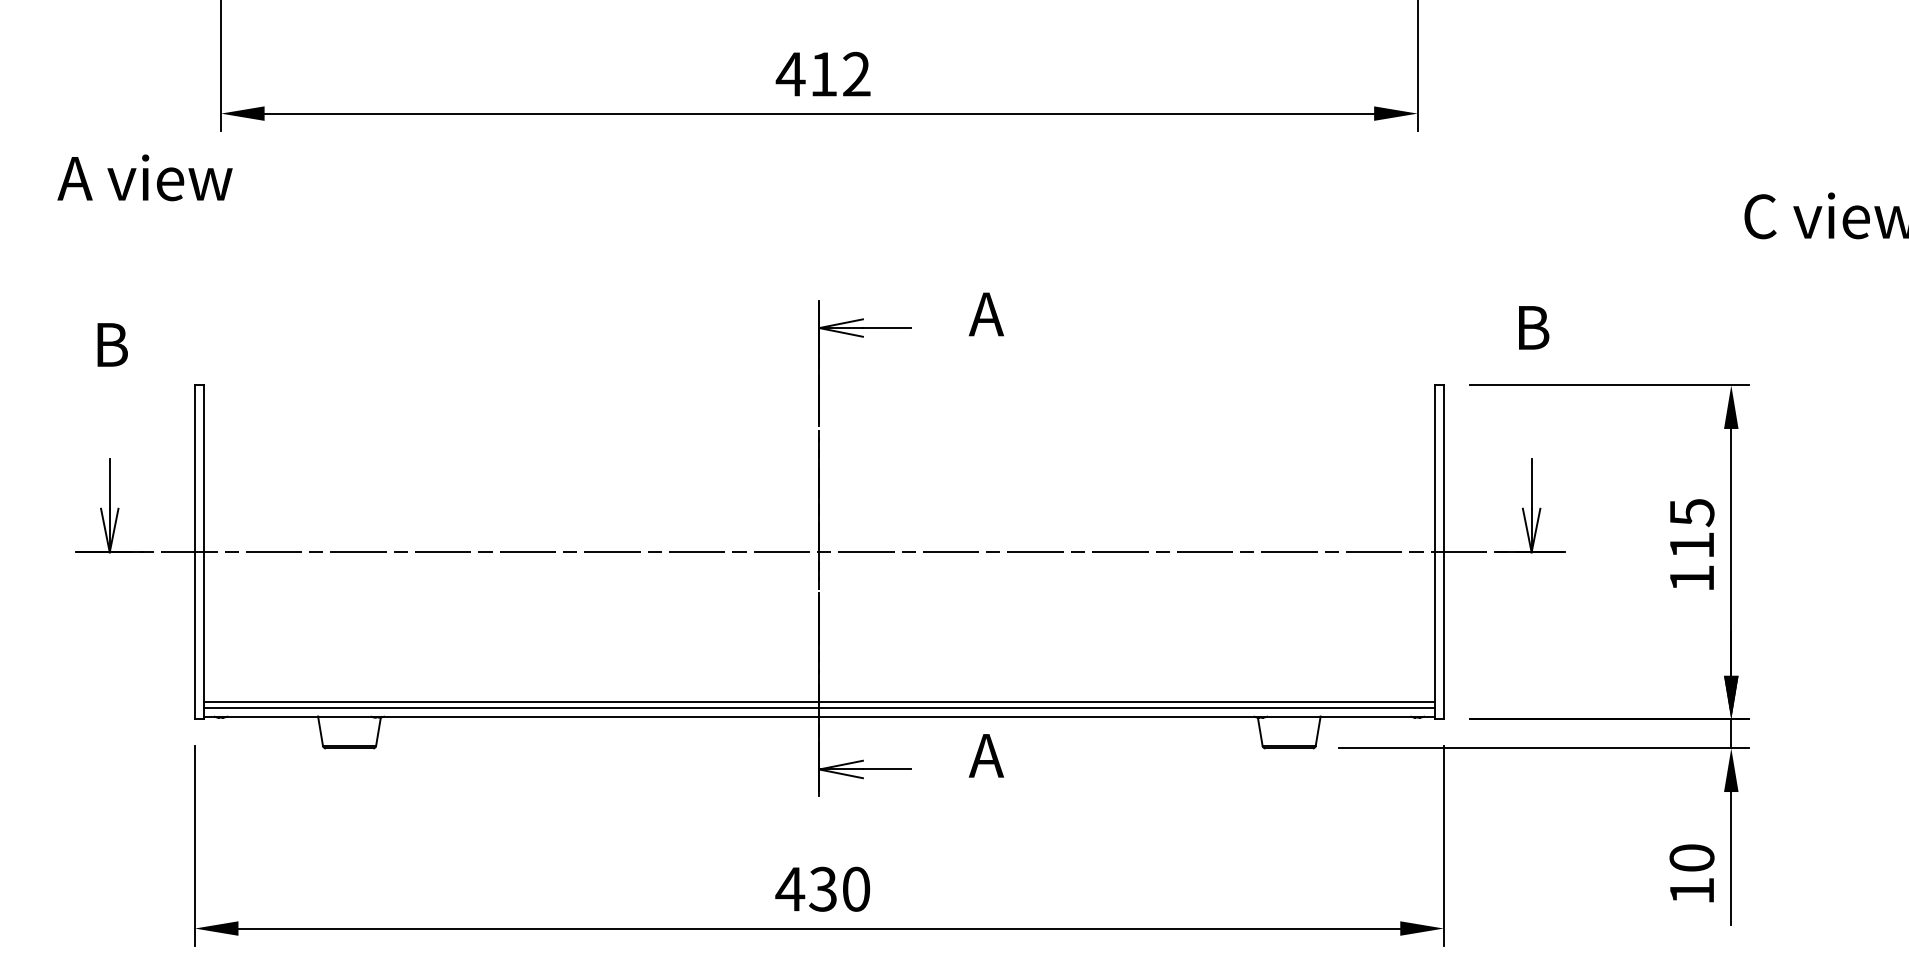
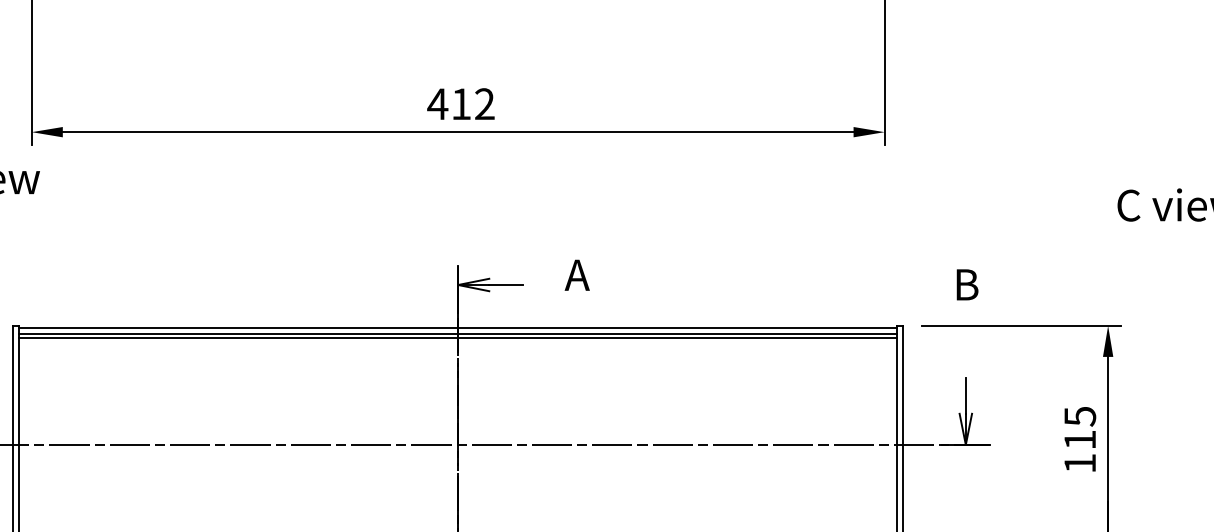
line: (819, 388) -> (458, 328), added
line: (819, 397) -> (458, 334), added
line: (819, 402) -> (458, 338), added

